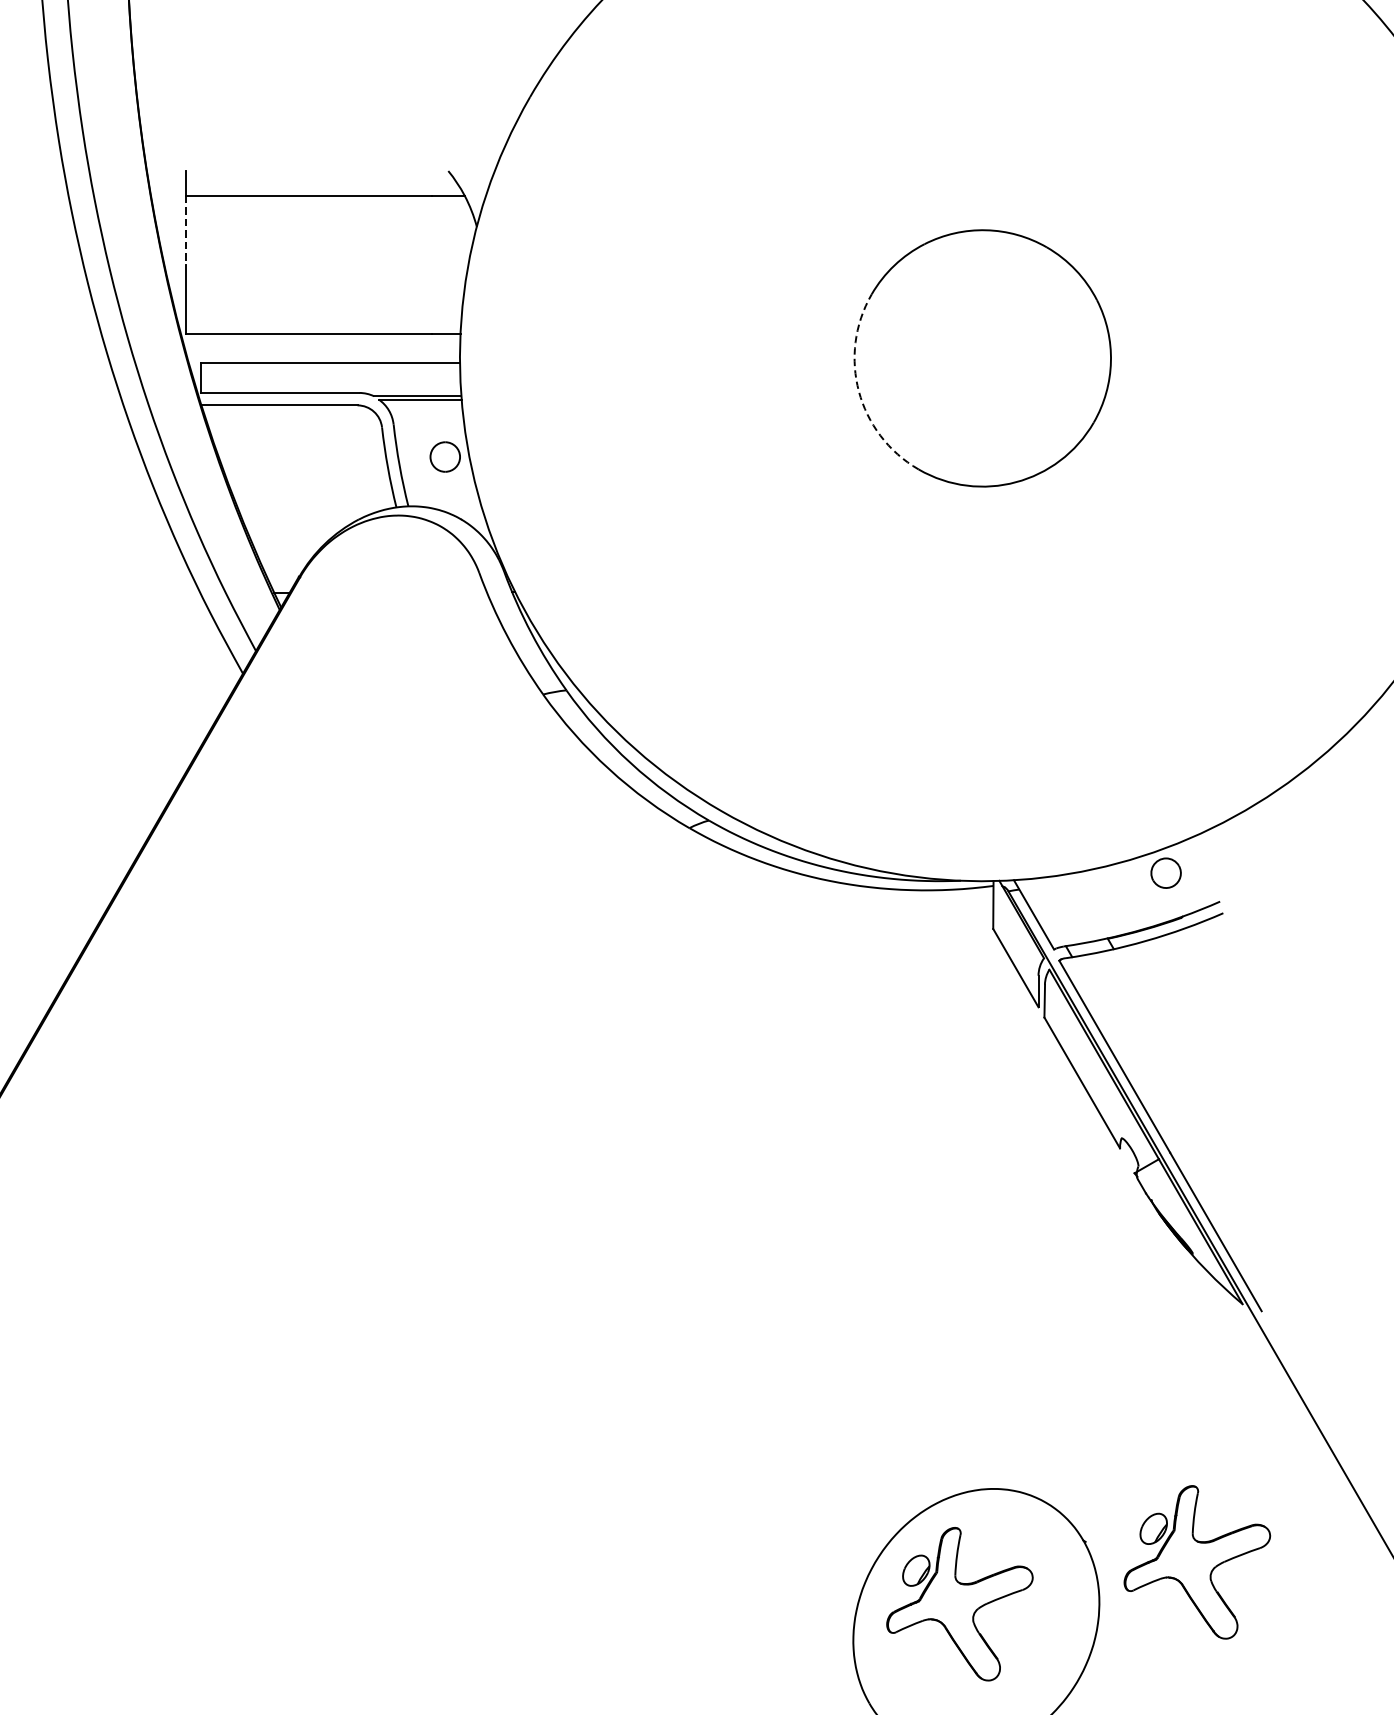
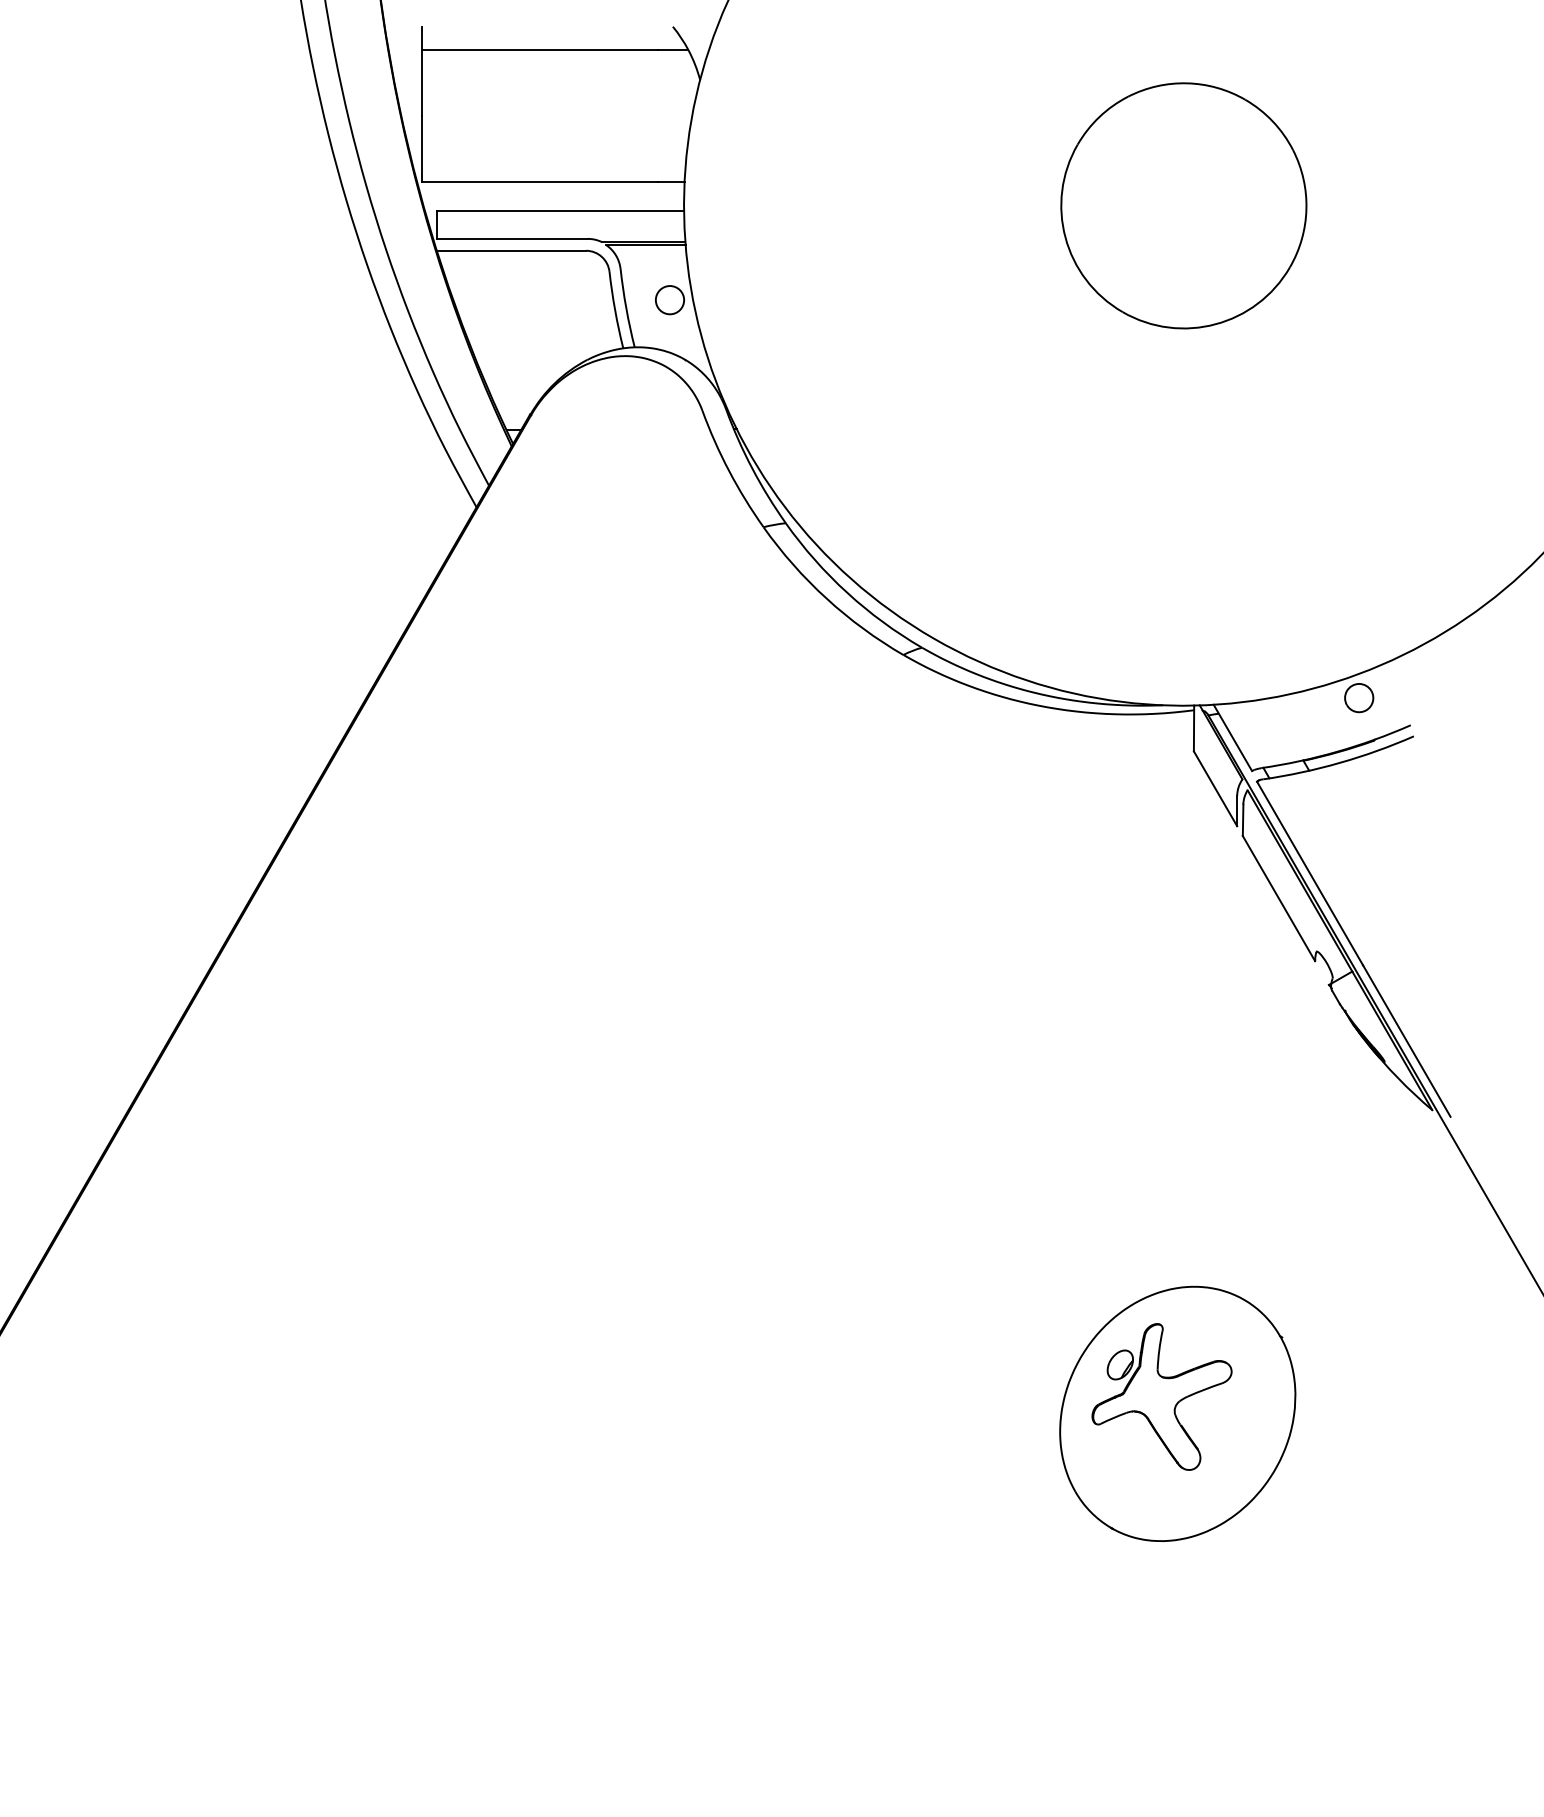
line: (186, 230) -> (422, 83), dashed -> solid
arc: (858, 391) -> (1065, 237), dashed -> solid
part: (1196, 1561) -> (1388, 1356), removed

